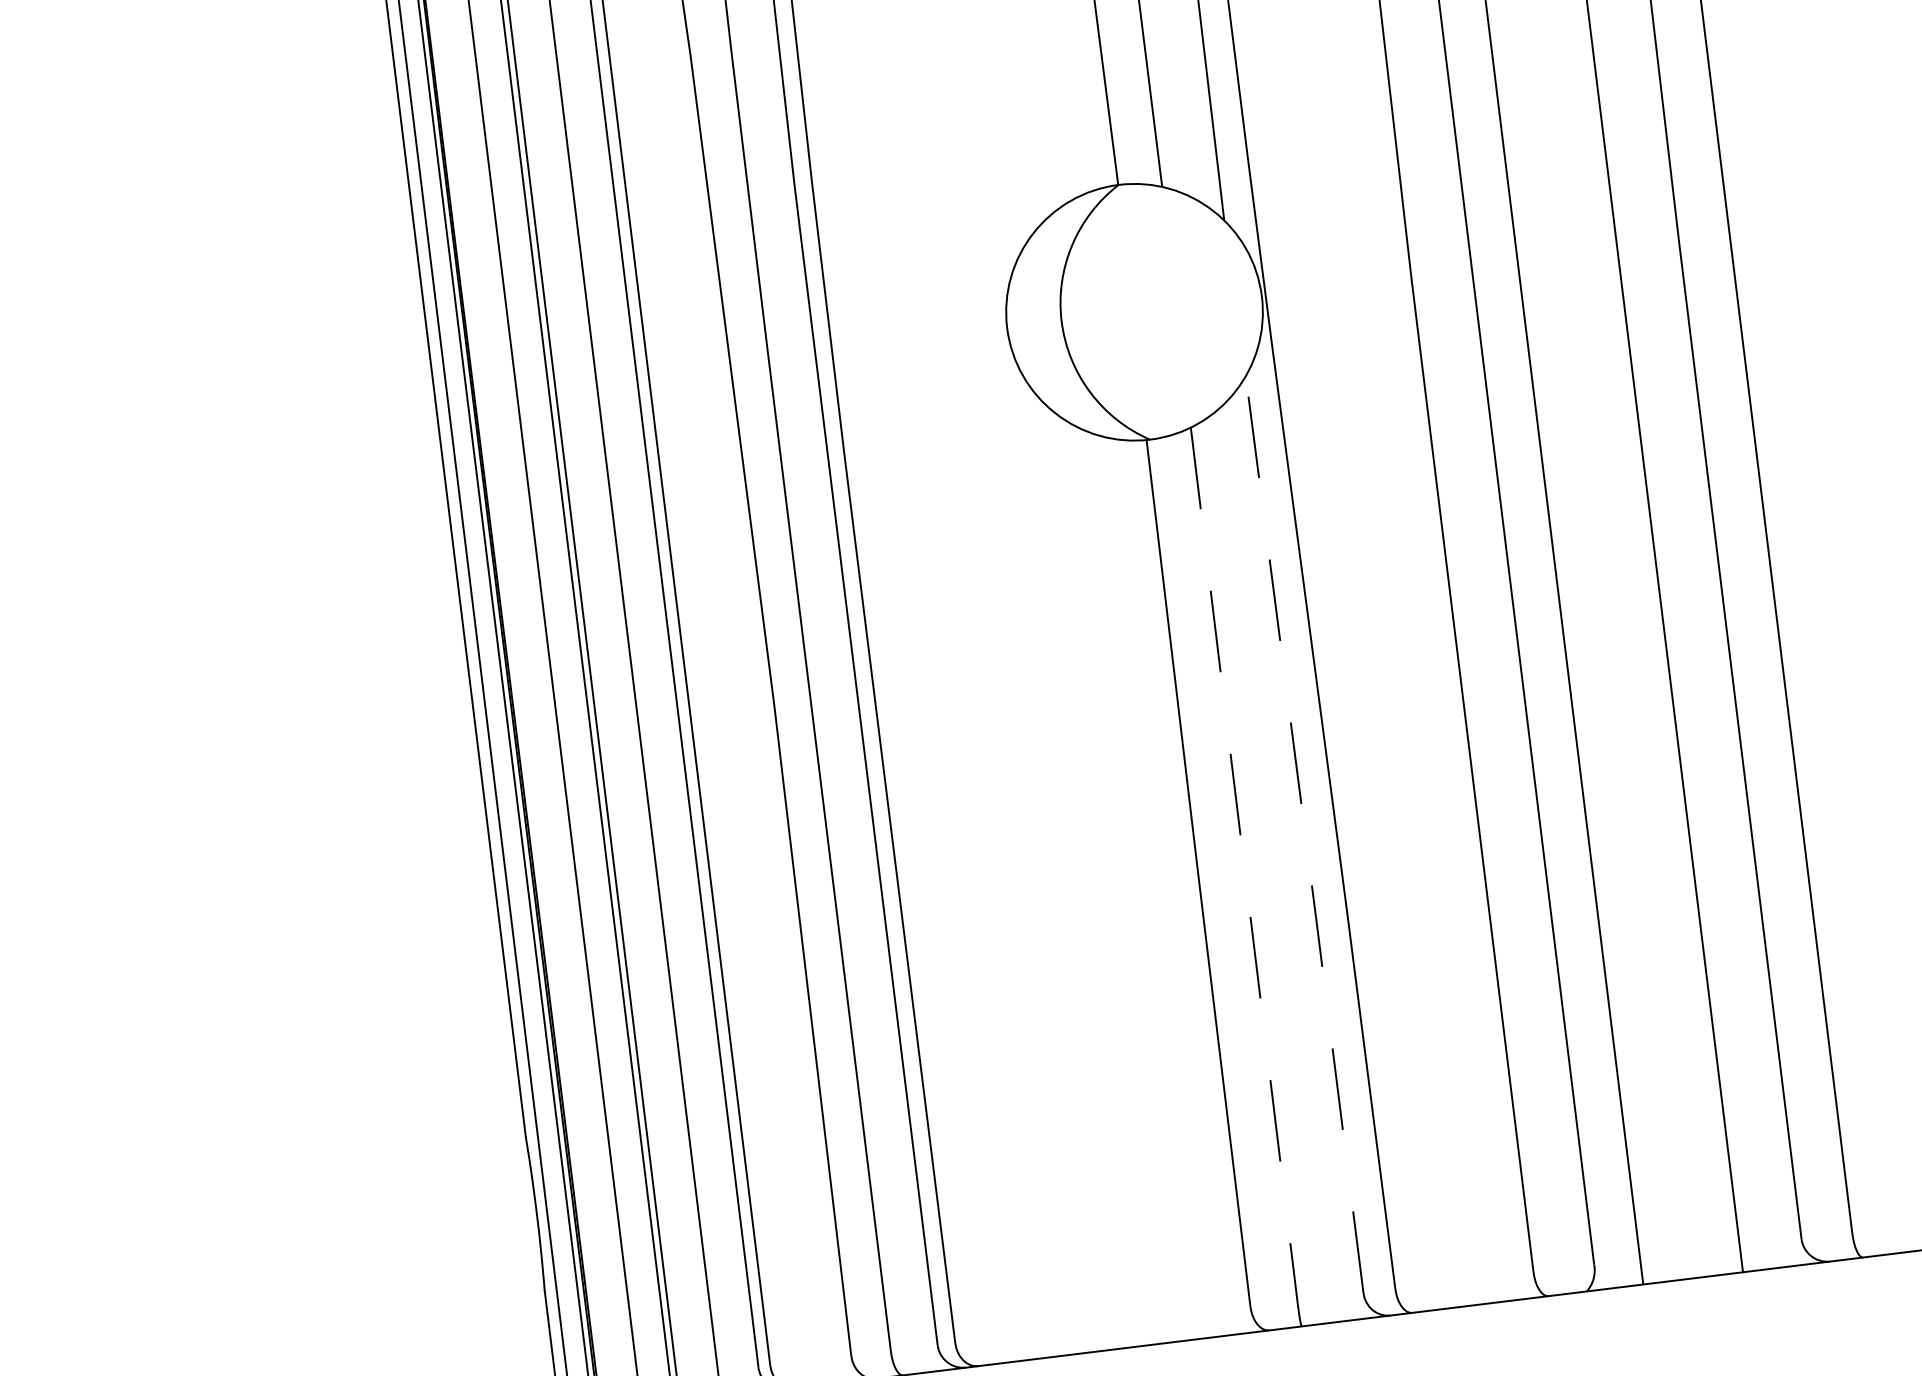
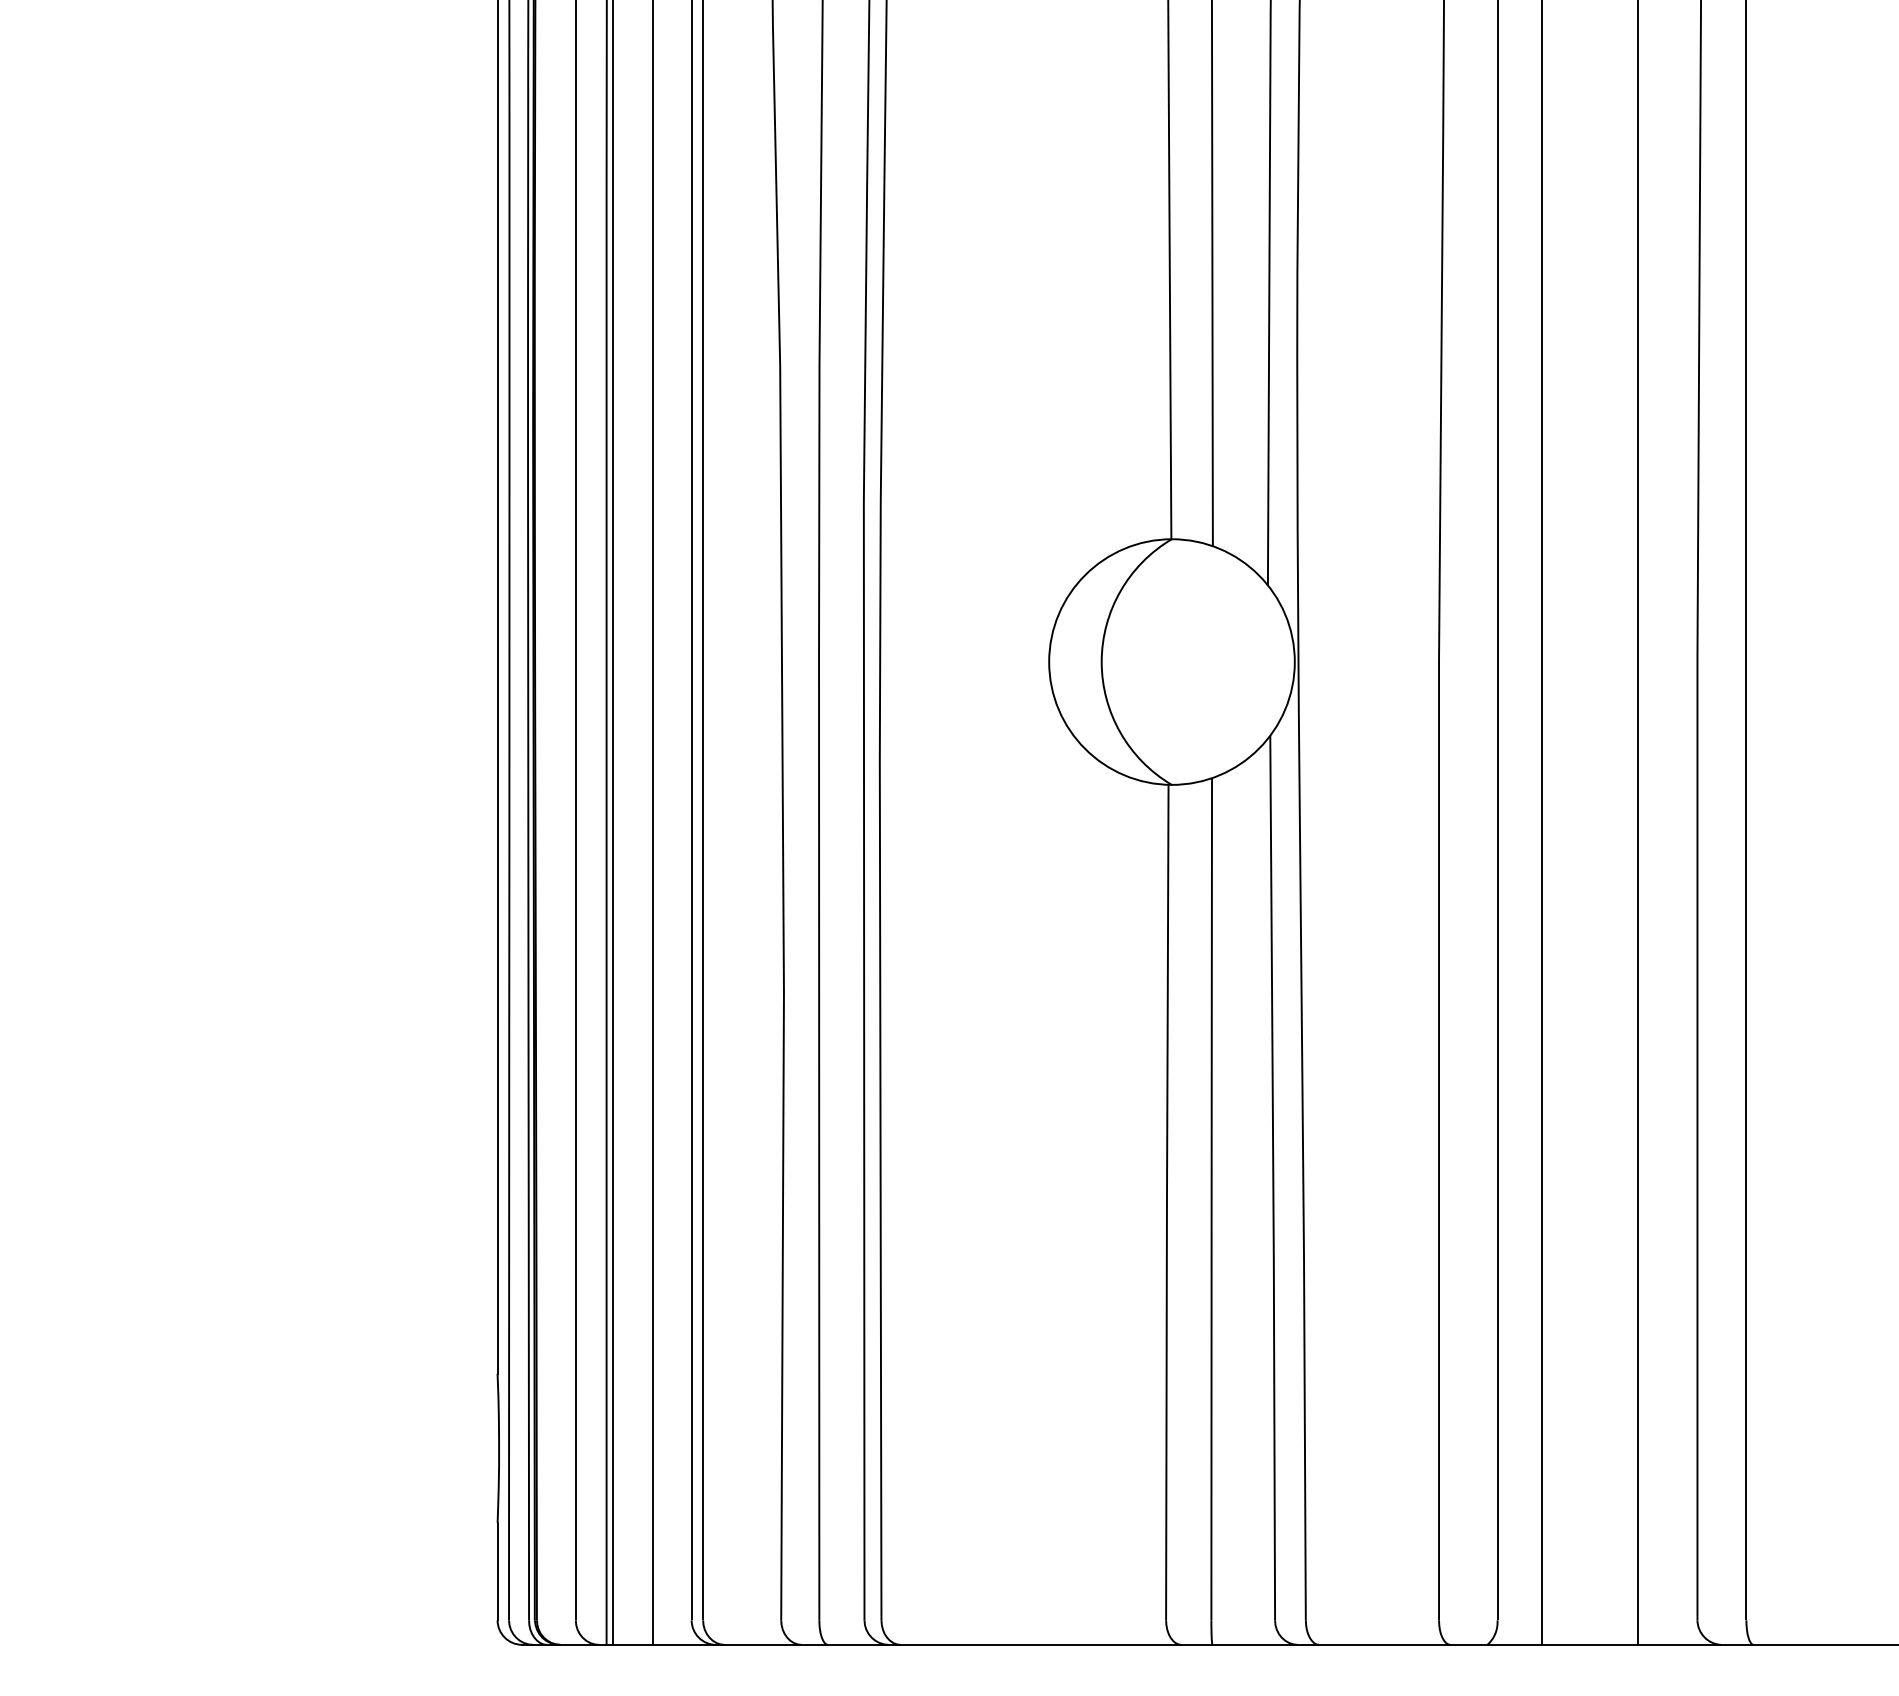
line: (1305, 833) -> (1273, 1177), dashed -> solid
line: (1243, 864) -> (1211, 1199), dashed -> solid

